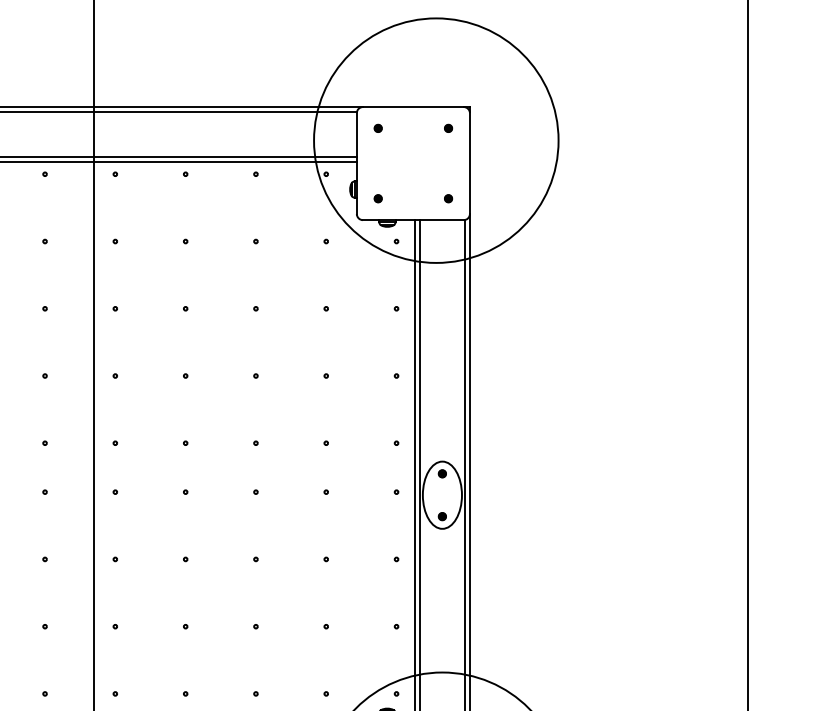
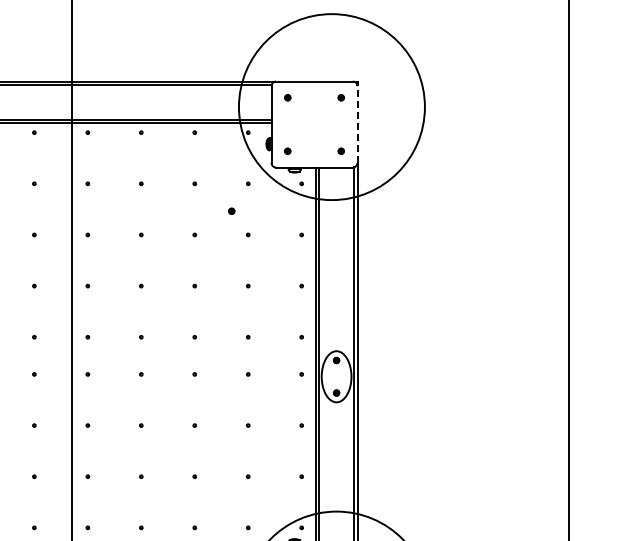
line: (469, 163) -> (357, 124), solid -> dashed
part: (304, 276) -> (231, 210), added

